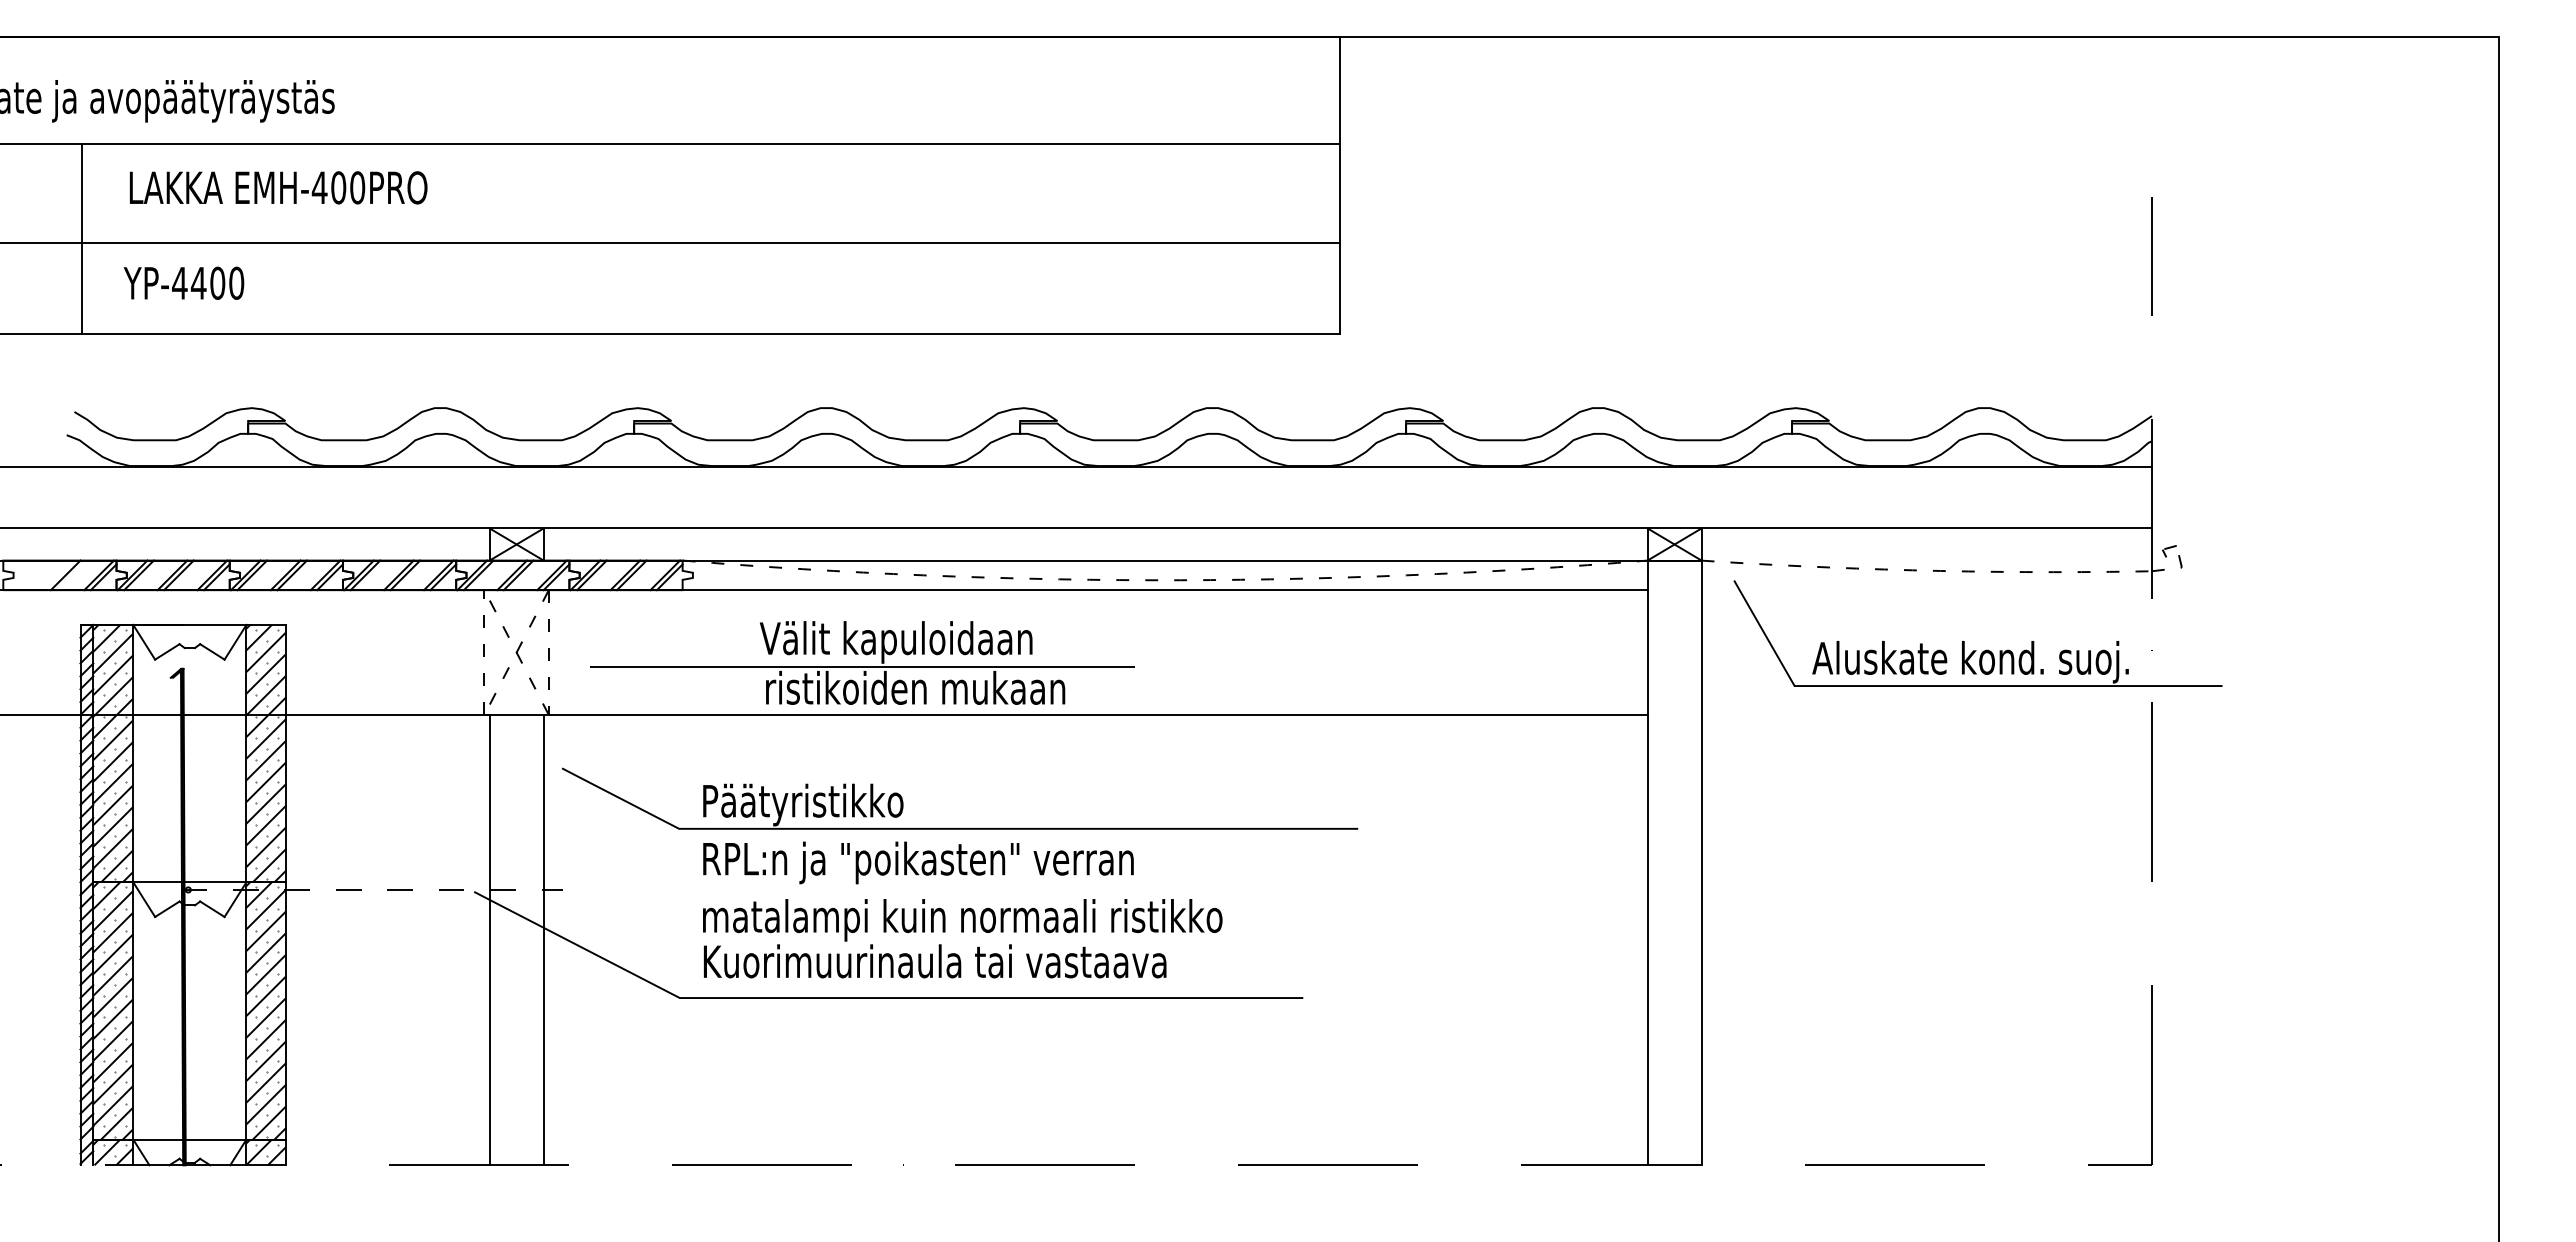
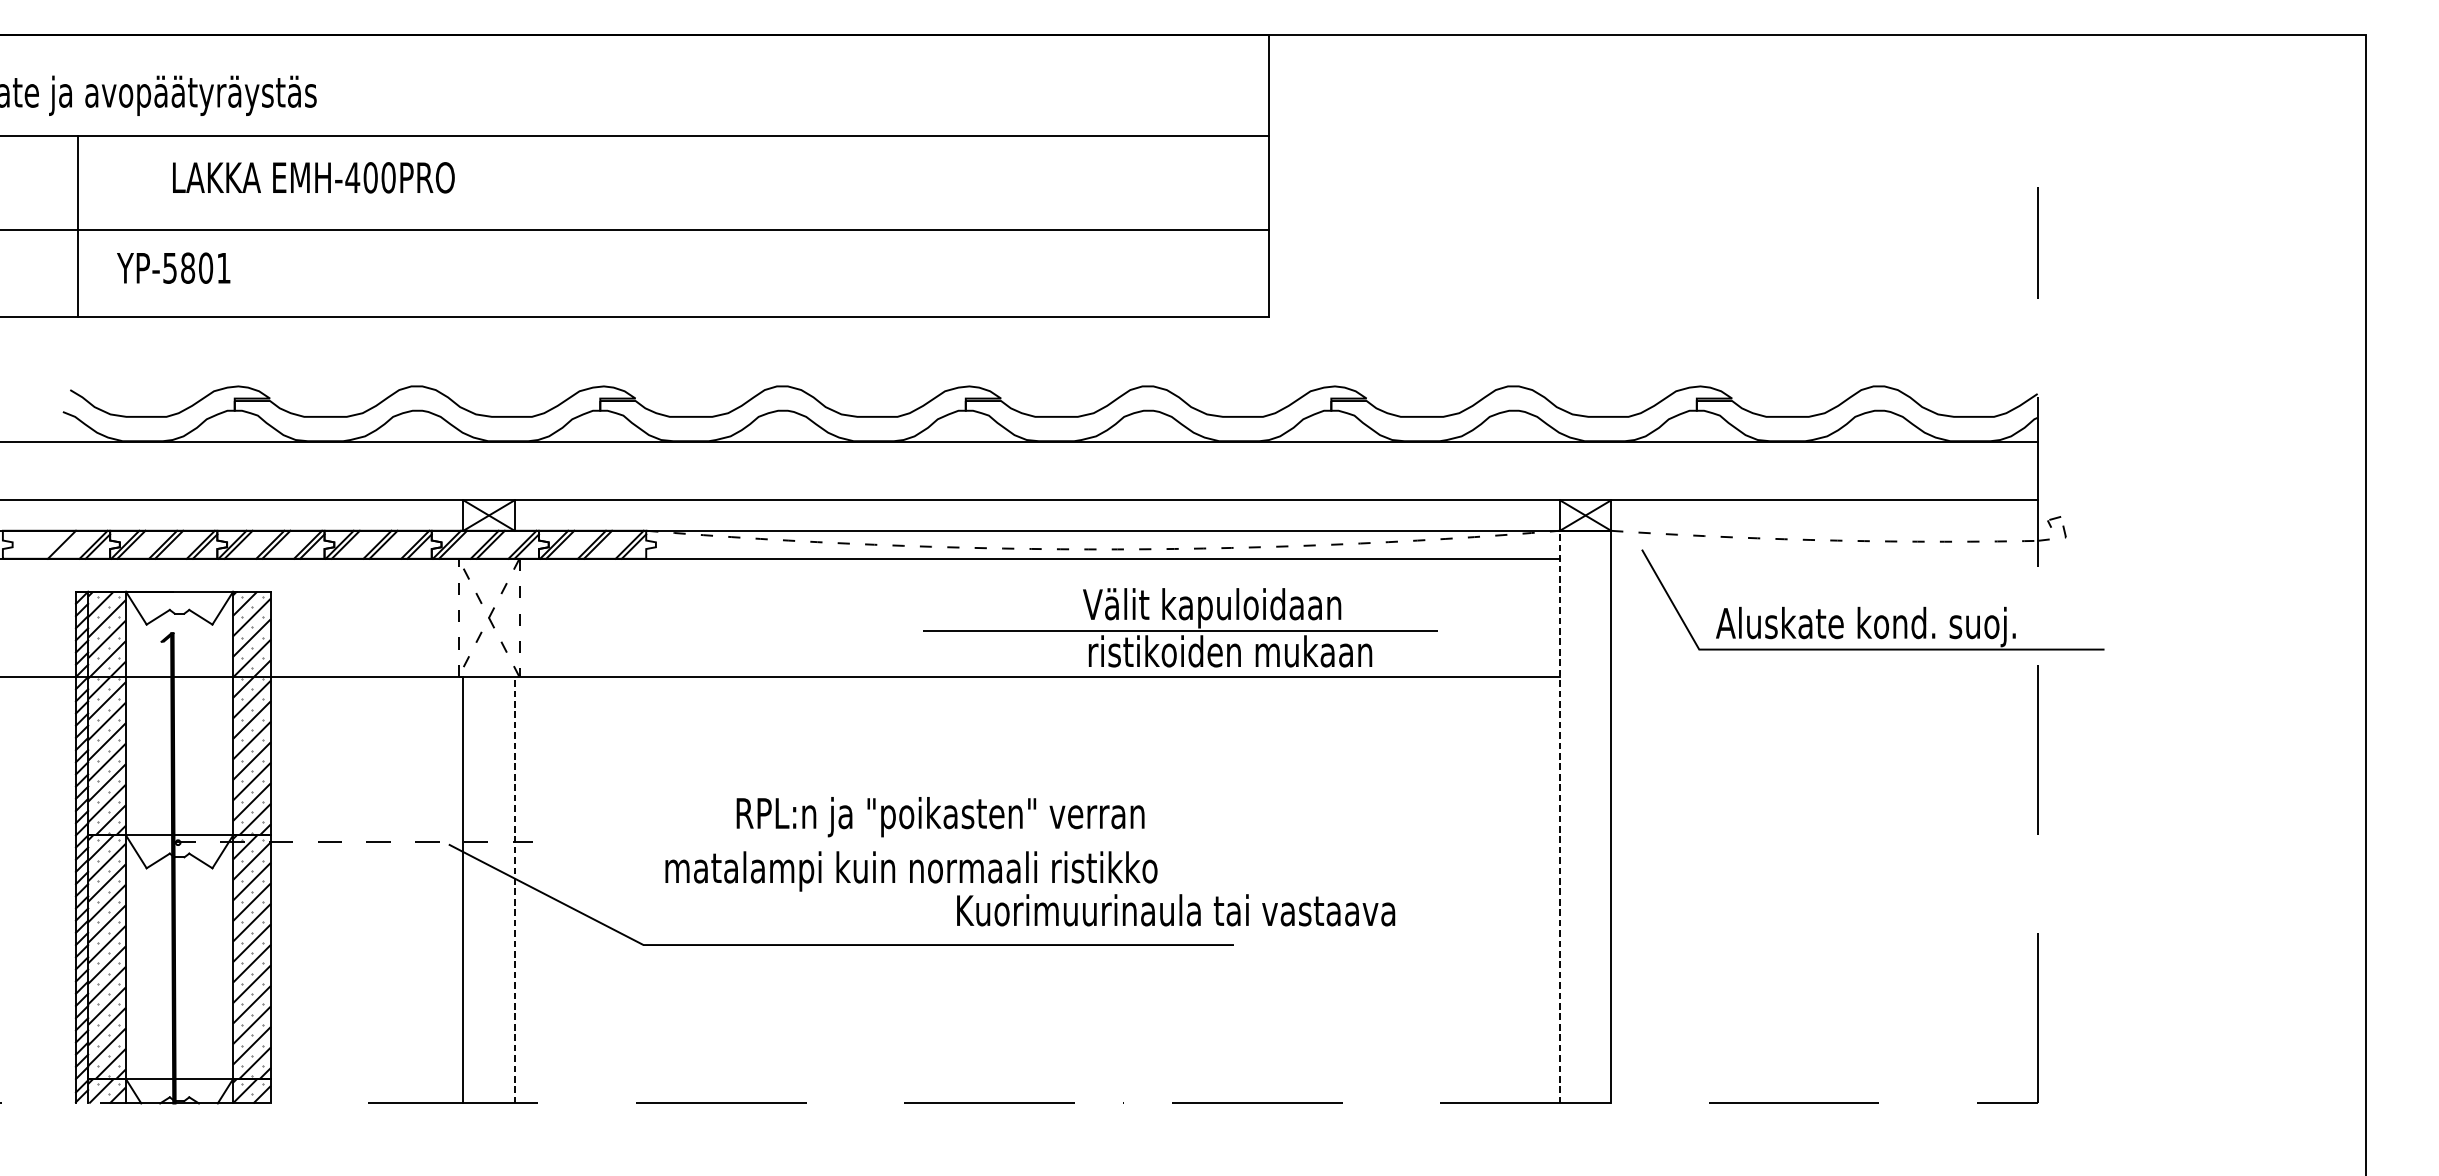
text: (278, 187) -> (313, 177), moved
text: (208, 282) -> (197, 267), YP-4400 -> YP-5801
part: (862, 662) -> (1180, 627), moved
part: (960, 827) -> (909, 783), removed
text: (918, 862) -> (940, 816), moved
line: (1647, 862) -> (1559, 816), solid -> dashed
line: (543, 939) -> (514, 889), solid -> dashed
text: (935, 961) -> (1176, 910), moved

